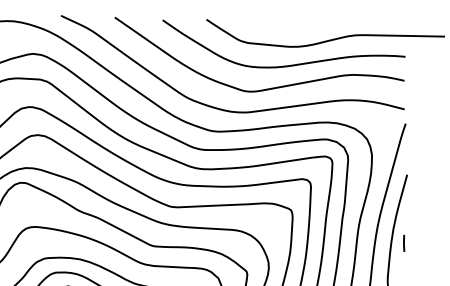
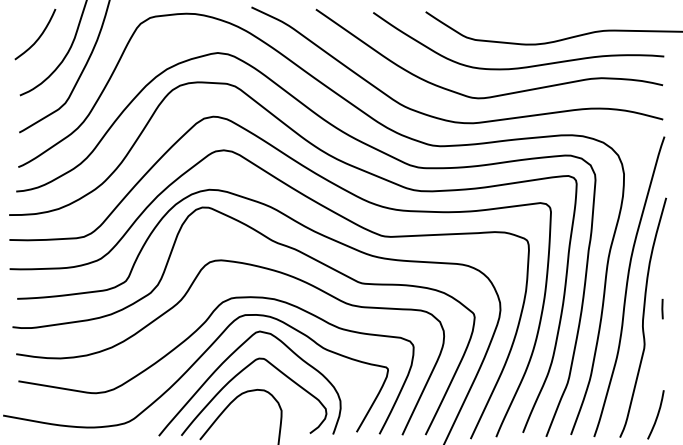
line: (404, 242) -> (662, 308), moved

